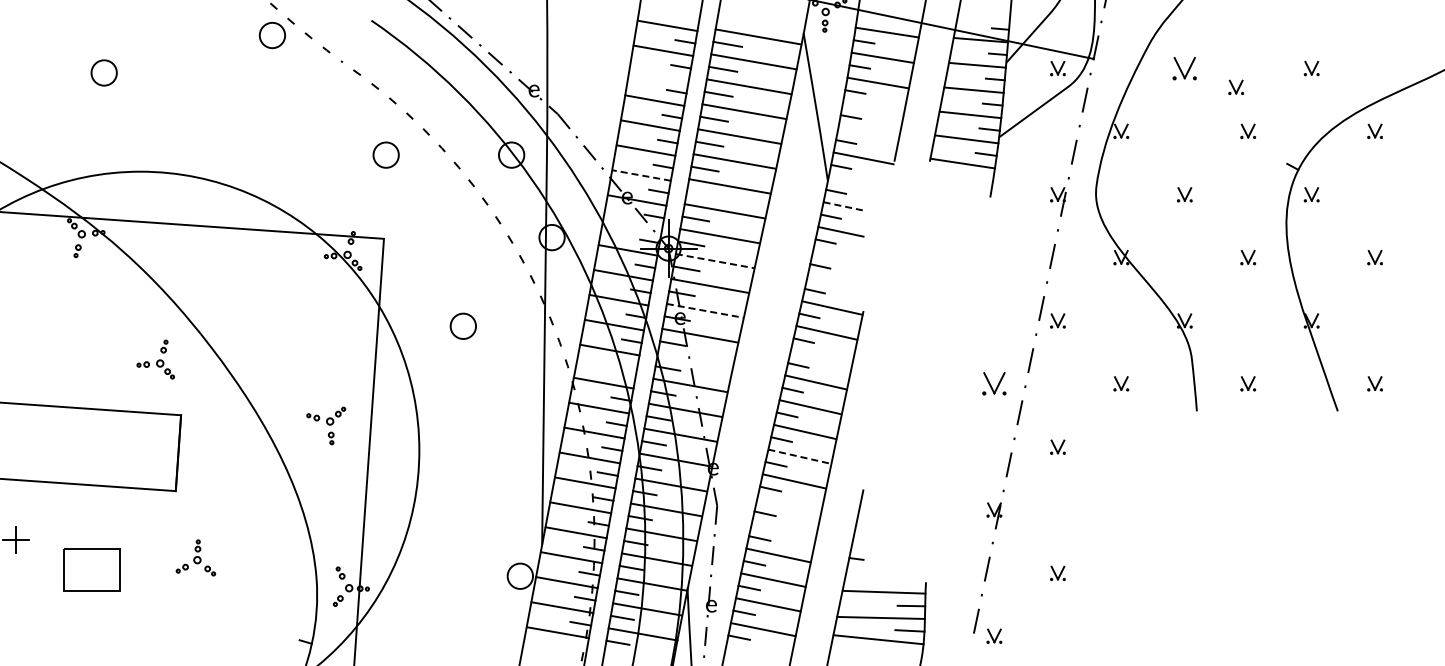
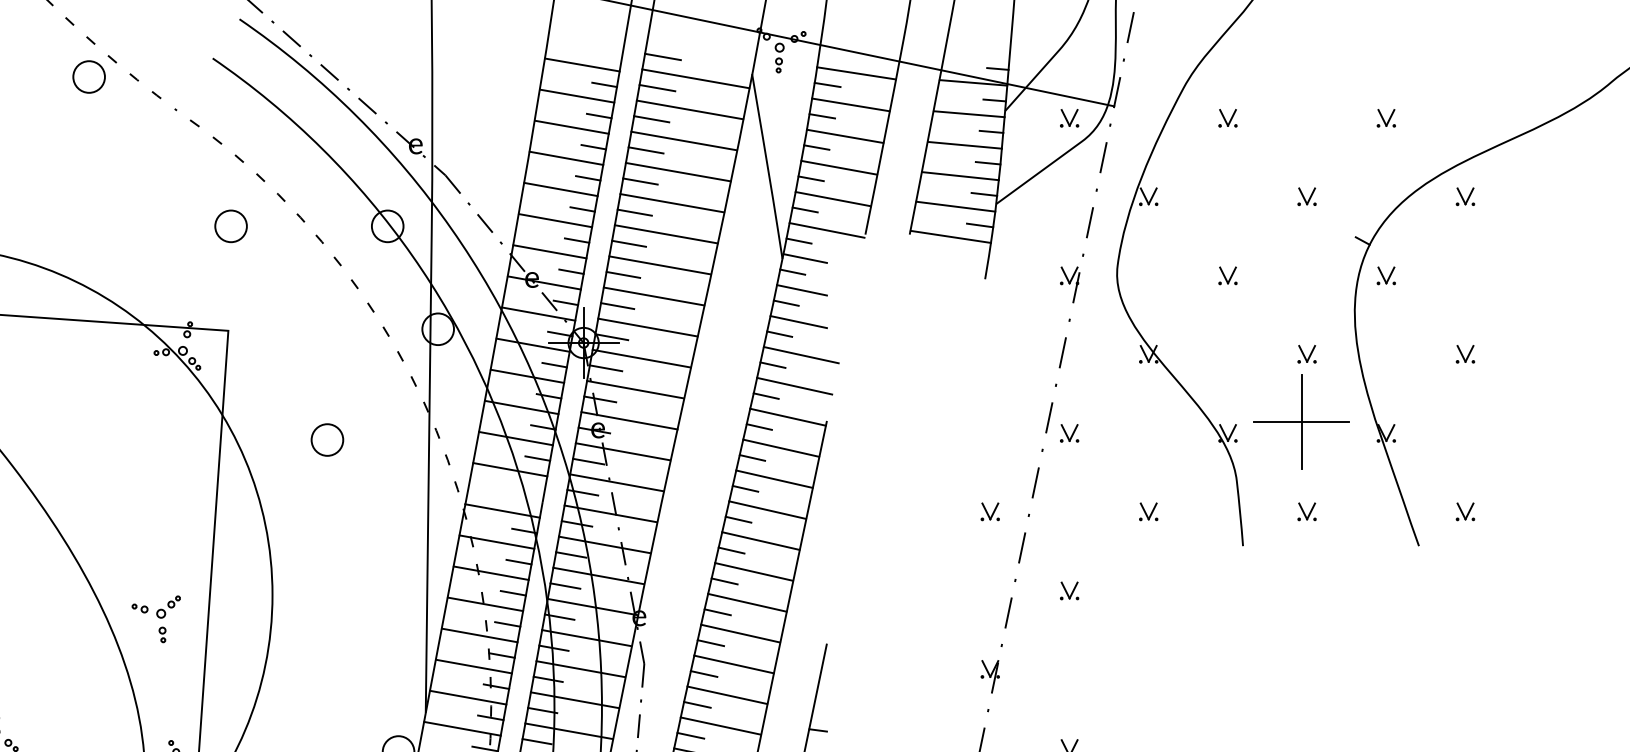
line: (731, 18) -> (662, 55), added
part: (1184, 68) -> (1227, 118), size x0.62
line: (658, 75) -> (571, 126), added
part: (1236, 86) -> (1292, 140), removed
line: (873, 107) -> (839, 166), added
line: (868, 133) -> (833, 199), added
line: (641, 175) -> (549, 251), dashed -> solid
line: (845, 180) -> (804, 258), added
line: (700, 193) -> (623, 274), added
line: (844, 206) -> (803, 290), dashed -> solid
line: (632, 225) -> (538, 314), added
line: (842, 257) -> (800, 354), added
line: (715, 261) -> (642, 359), dashed -> solid
line: (837, 282) -> (794, 385), added
line: (705, 310) -> (629, 420), dashed -> solid
part: (1243, 311) -> (1301, 421), added
line: (821, 357) -> (774, 478), added
line: (694, 360) -> (615, 482), added
part: (994, 383) -> (990, 511), size x0.62
part: (326, 425) -> (156, 618), moved
line: (800, 456) -> (748, 602), dashed -> solid
line: (788, 506) -> (733, 664), added
line: (783, 530) -> (727, 694), added

